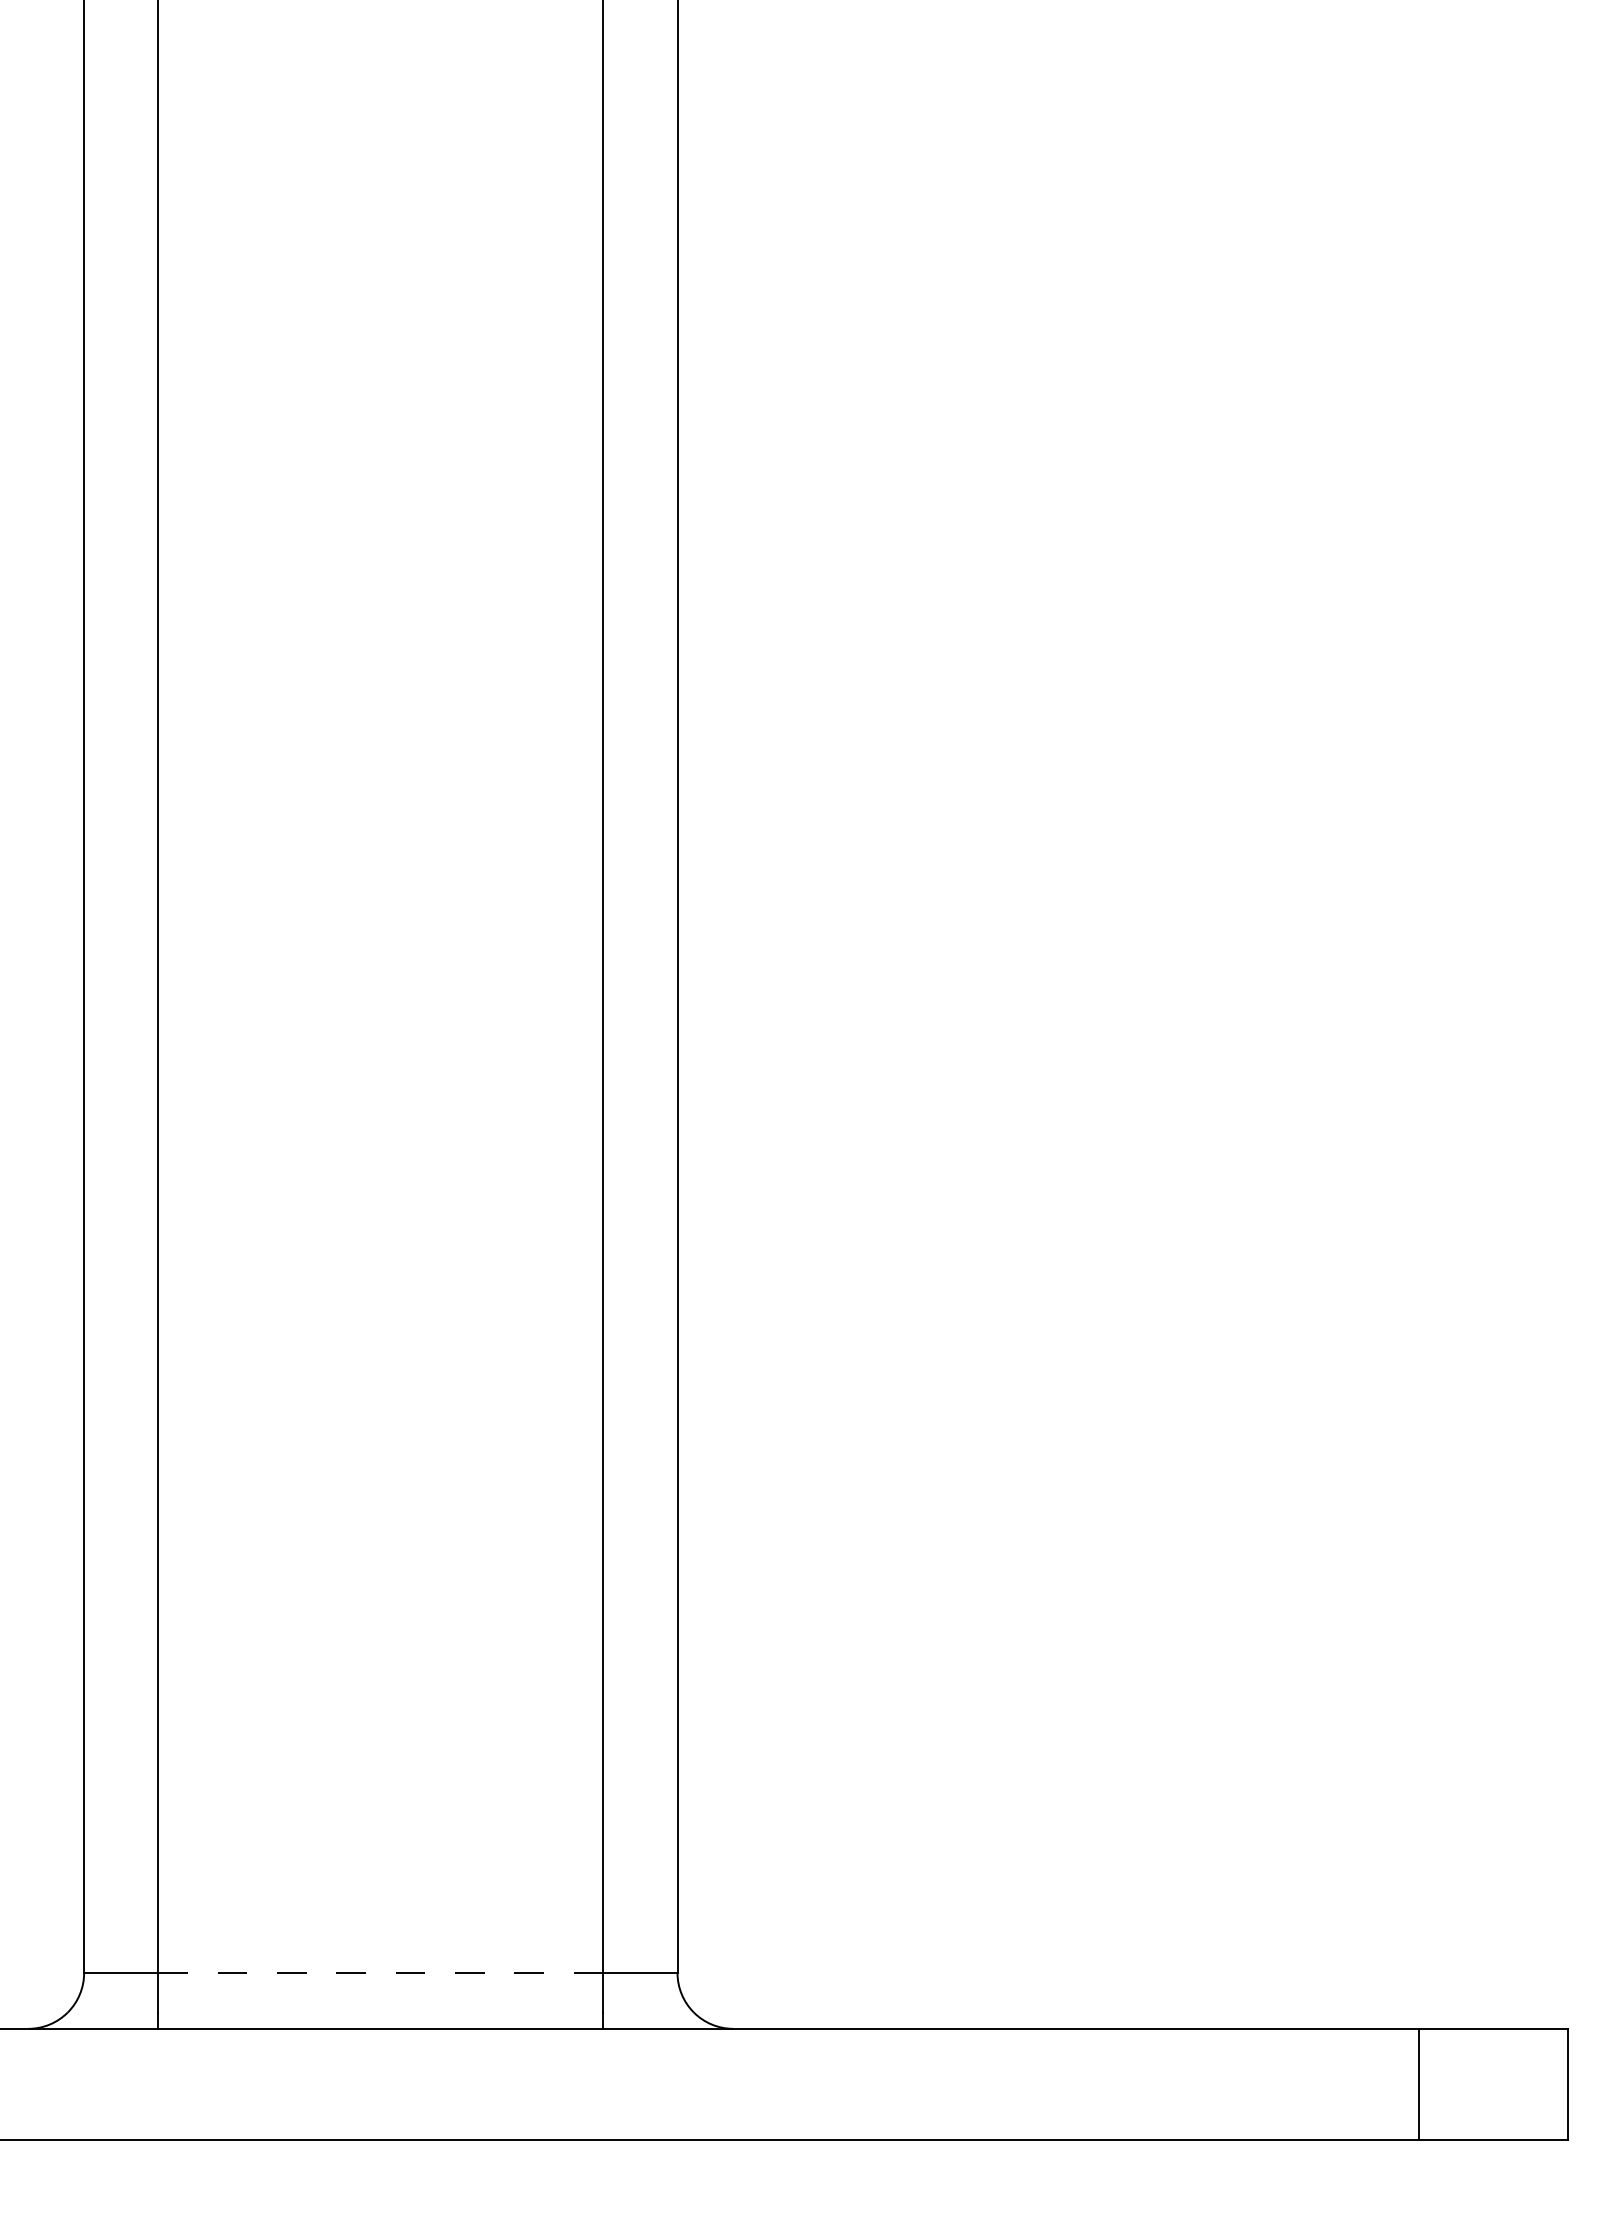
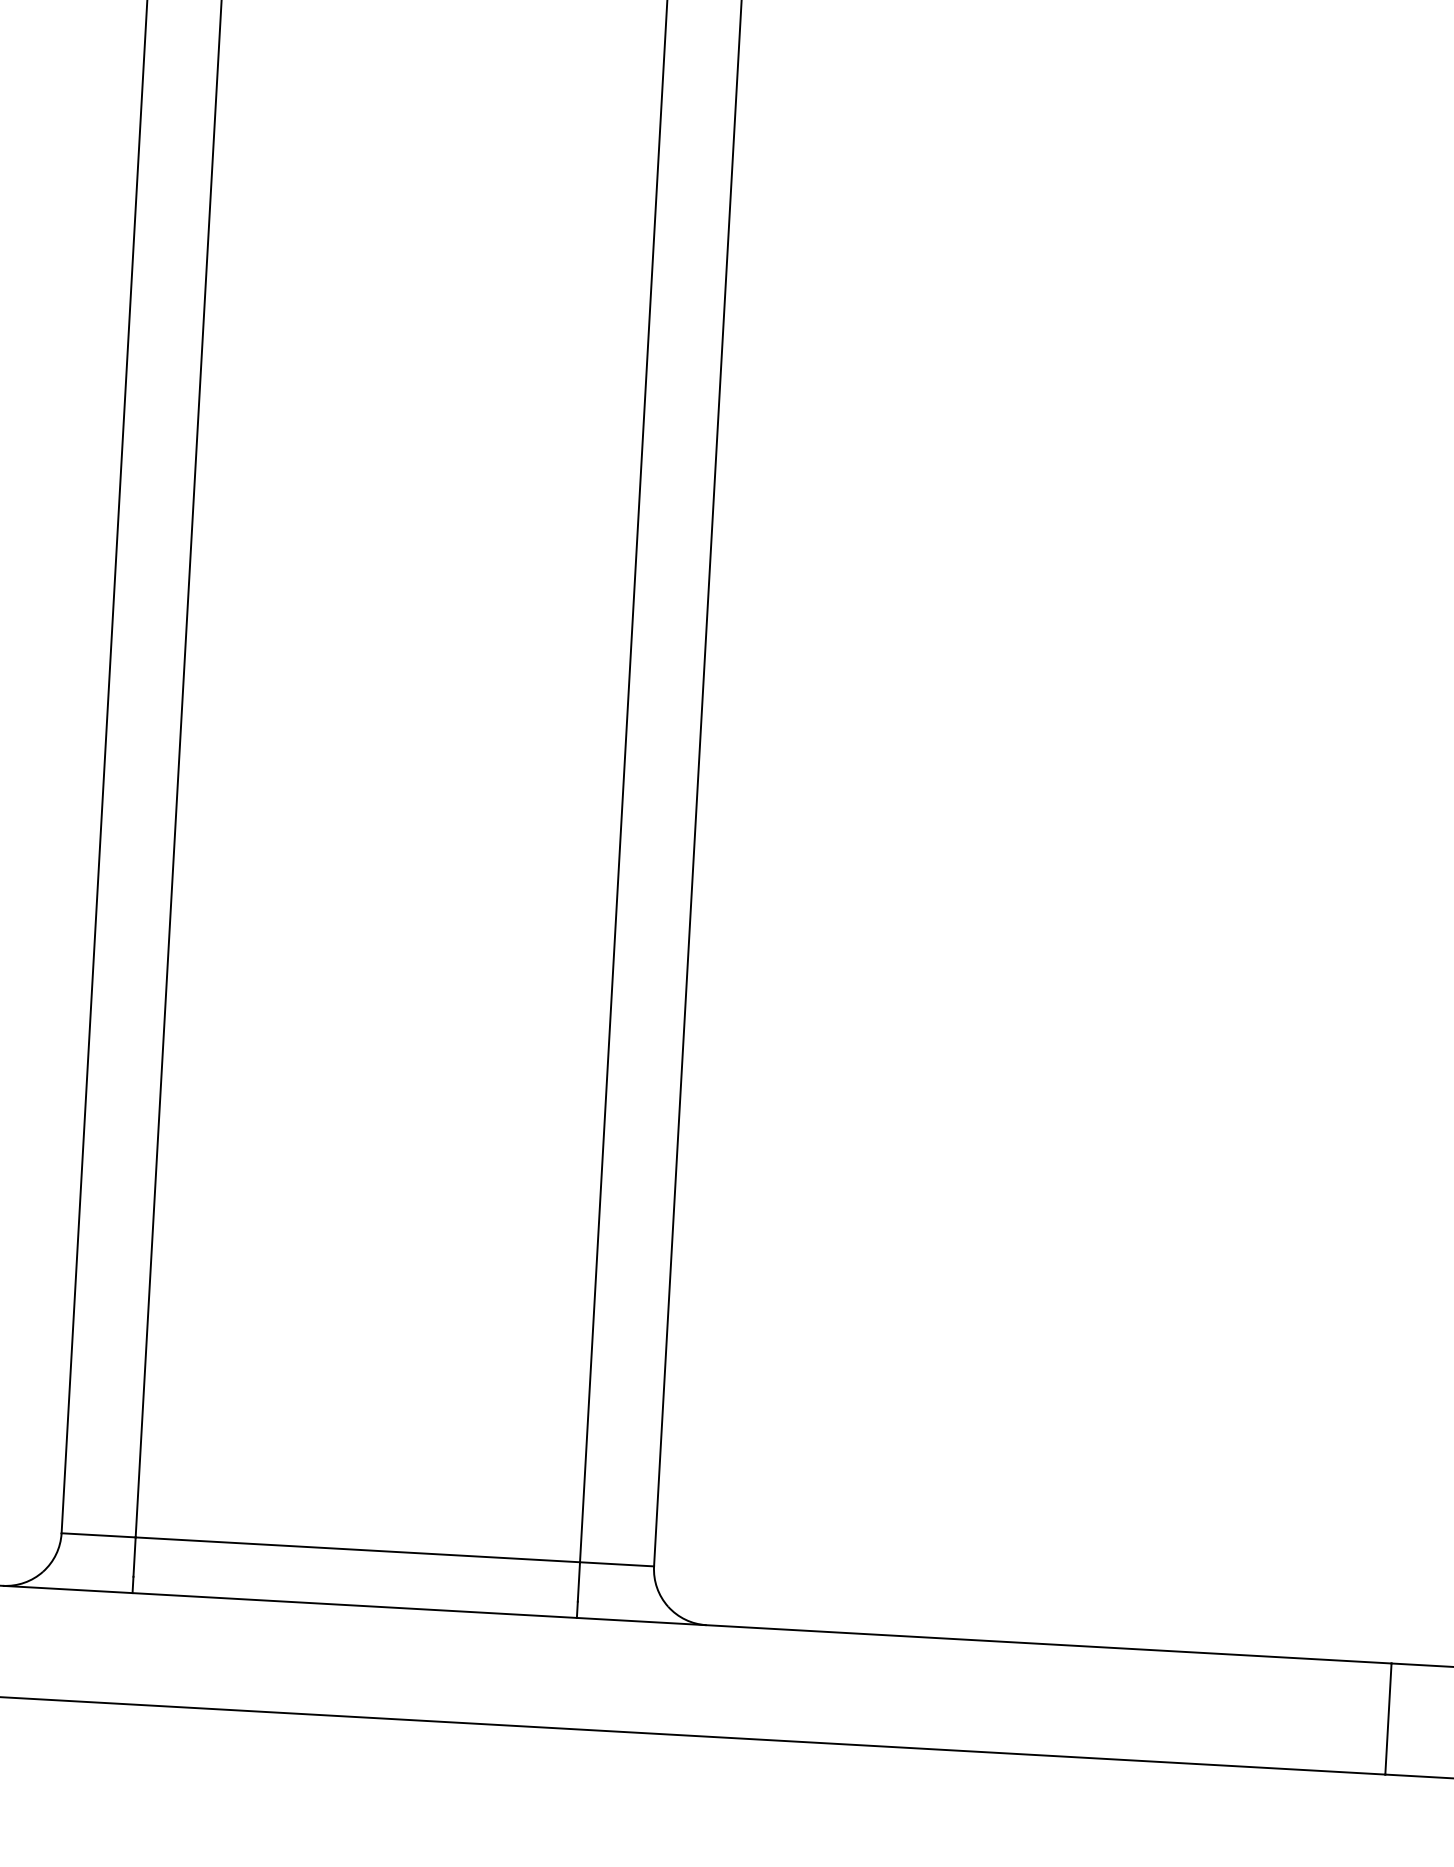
line: (380, 1973) -> (357, 1550), dashed -> solid

